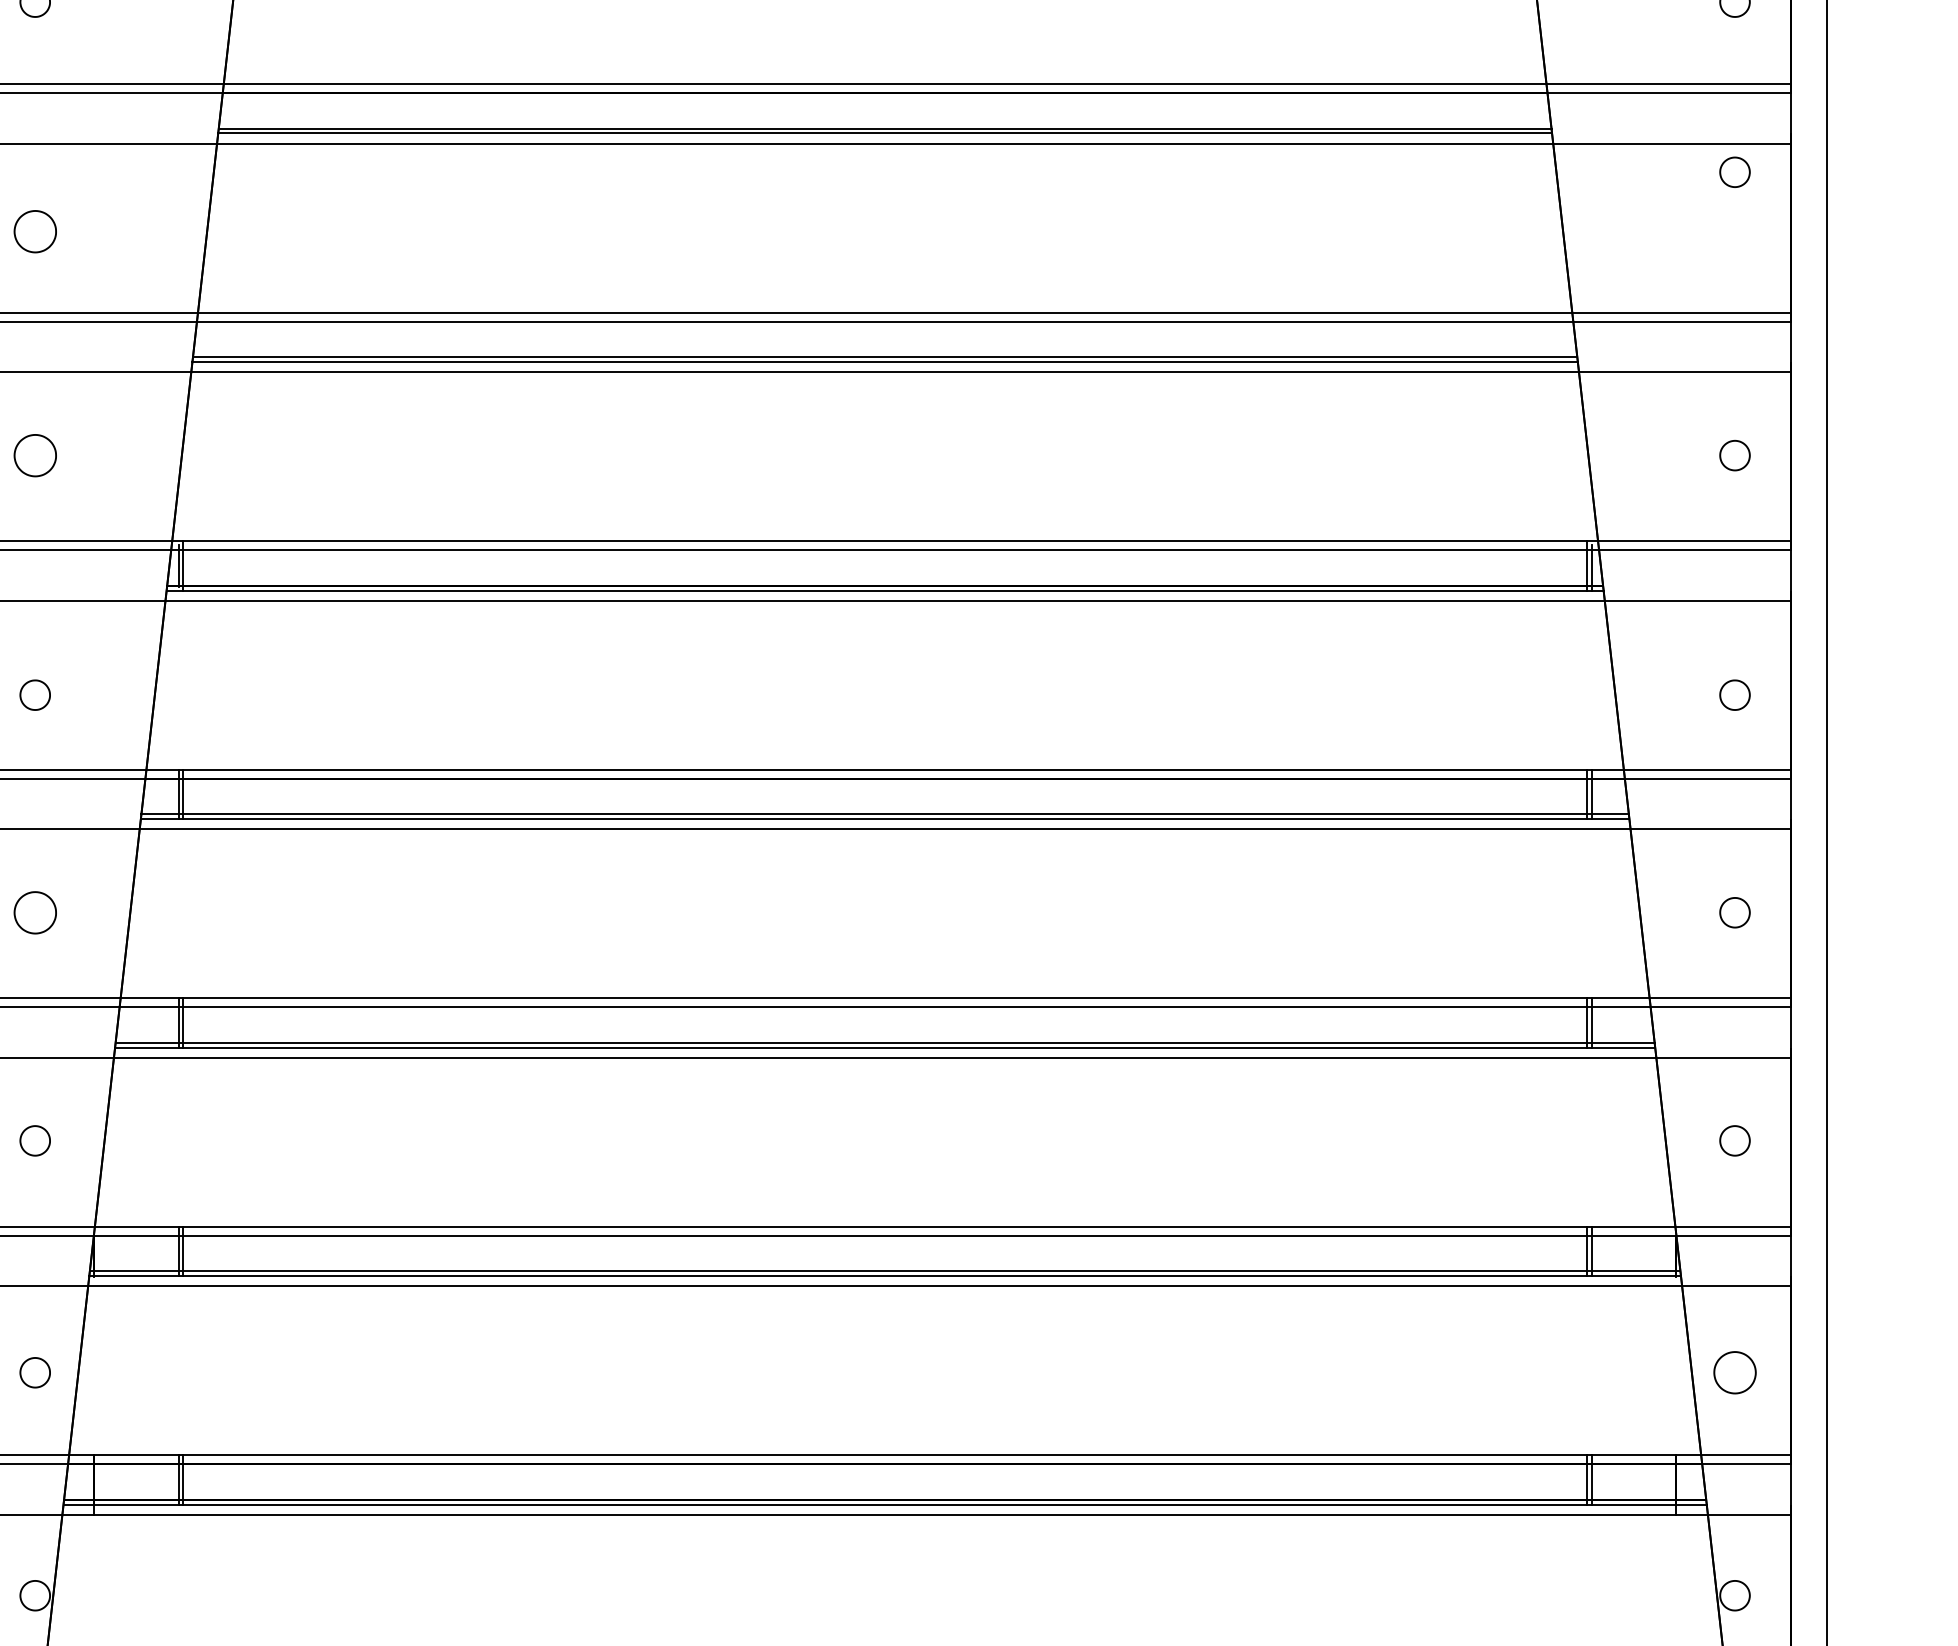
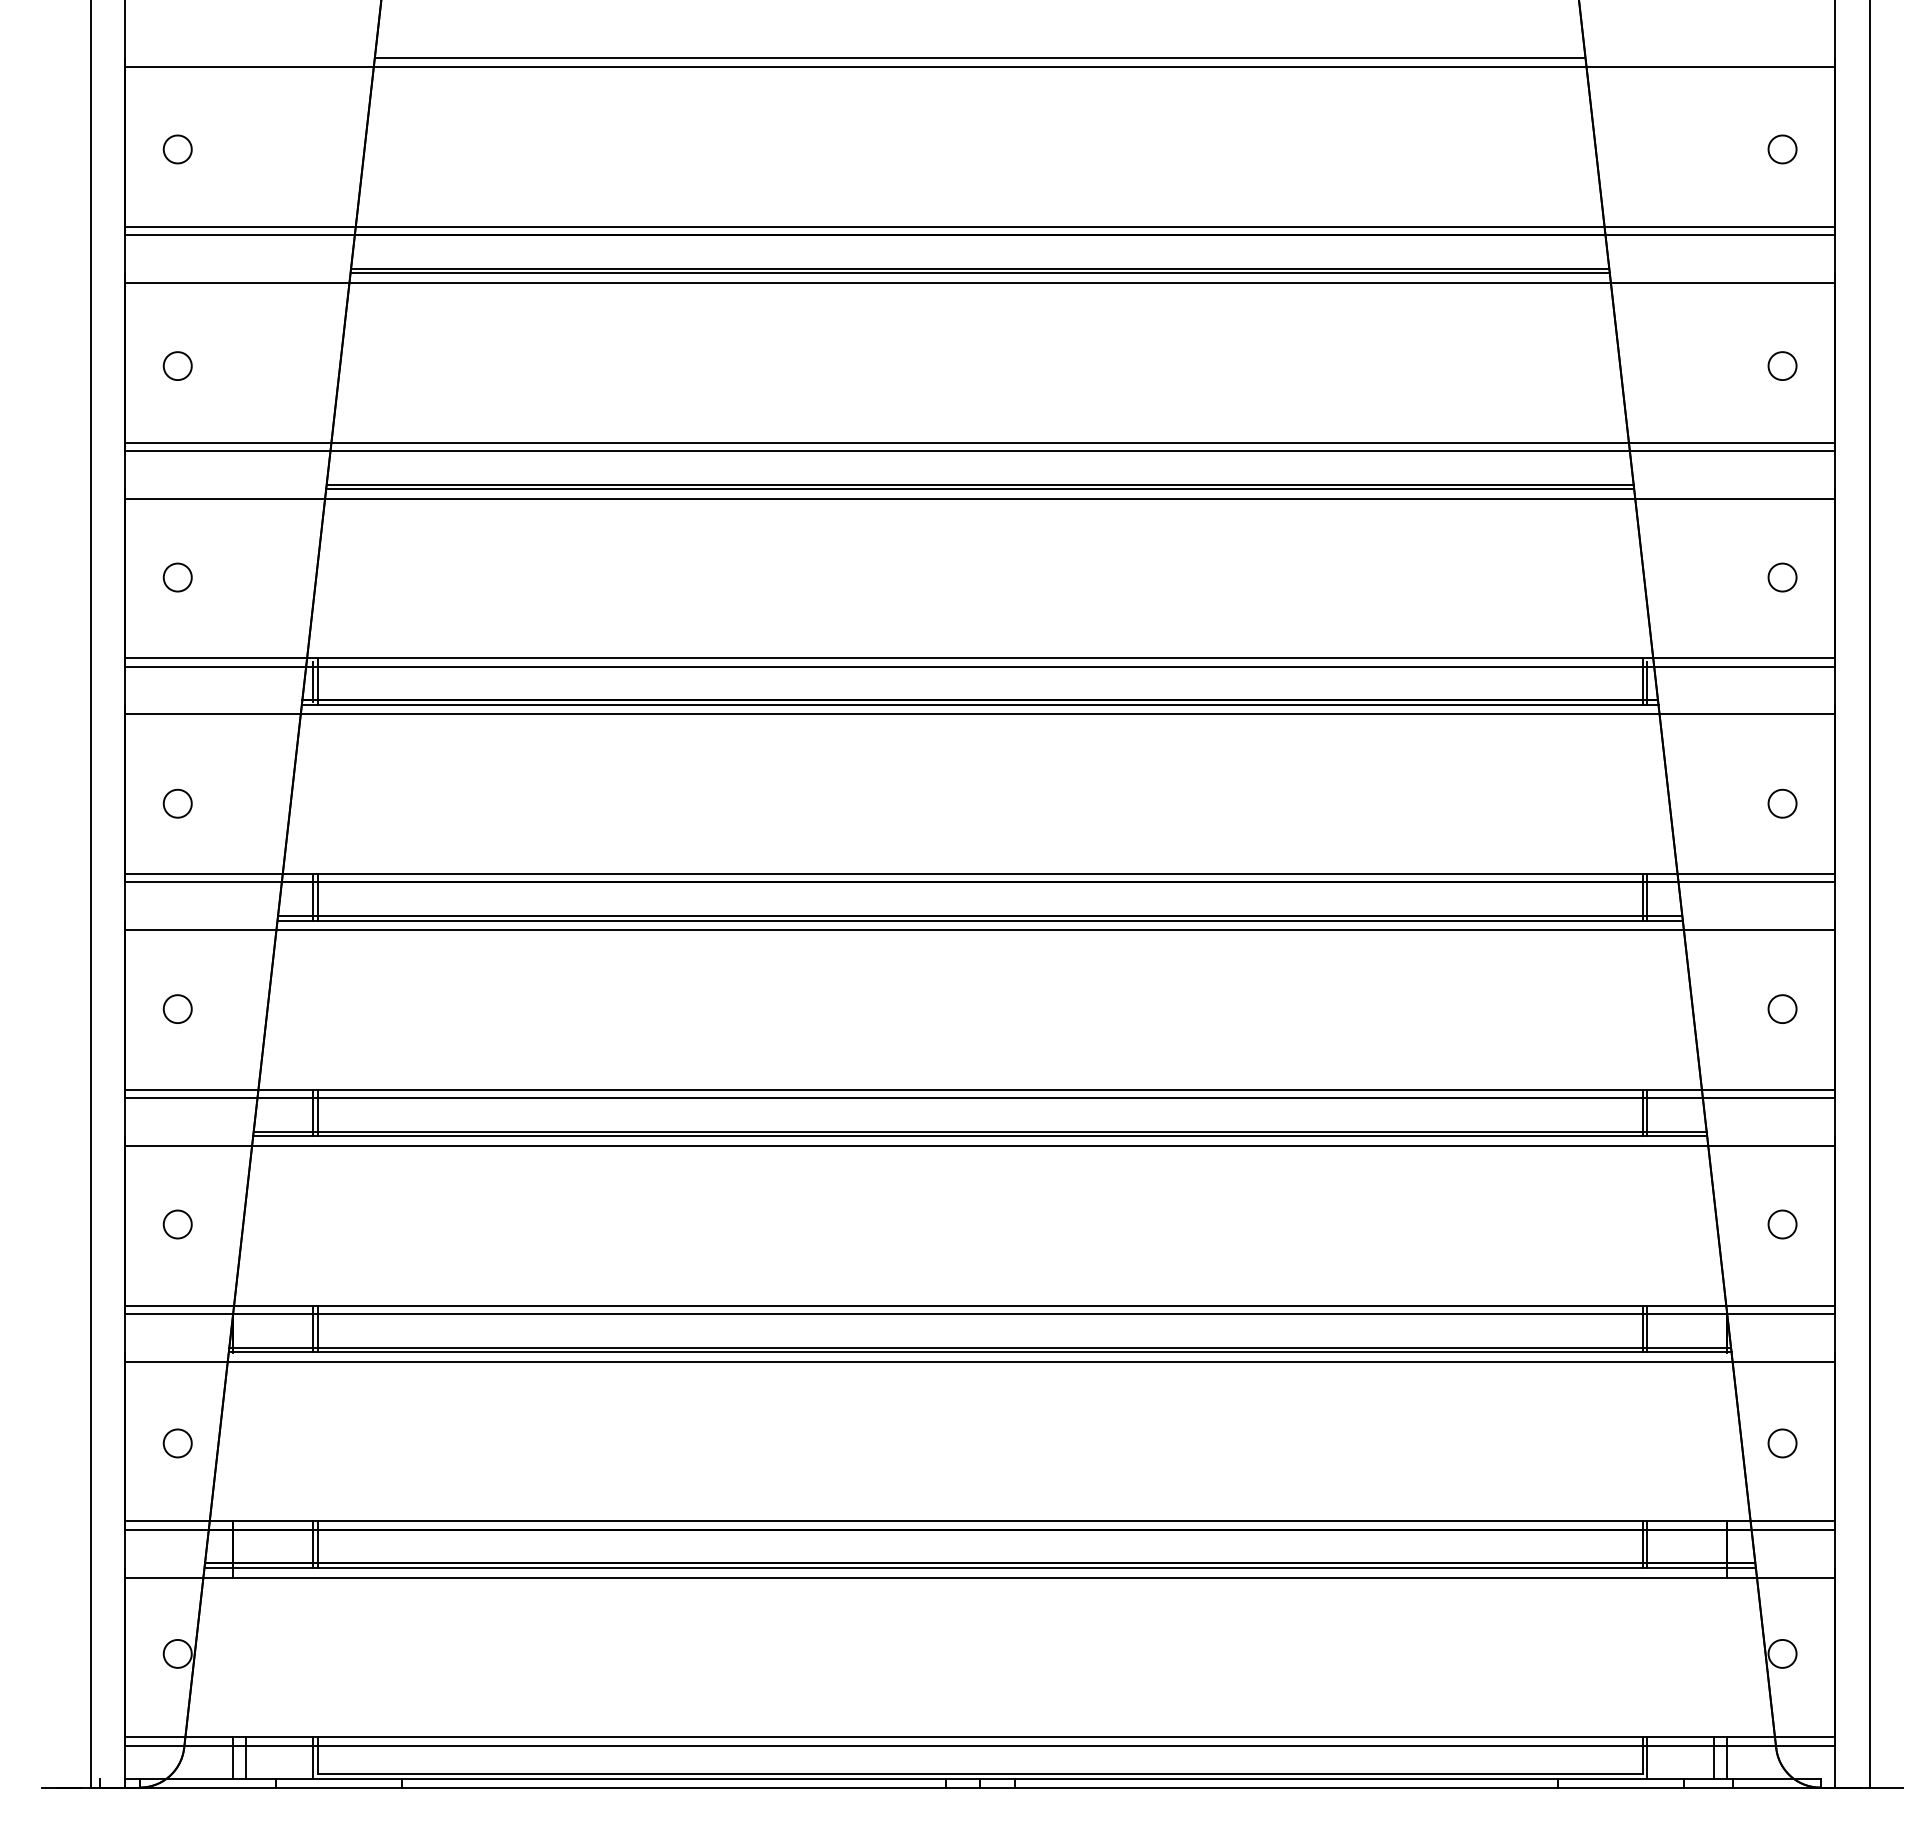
part: (1734, 171) -> (1782, 365), moved
part: (34, 231) -> (177, 365), size x0.71
part: (34, 455) -> (177, 577), size x0.71
part: (34, 912) -> (177, 1008), size x0.71
part: (1734, 1372) -> (1782, 1443), size x0.71

